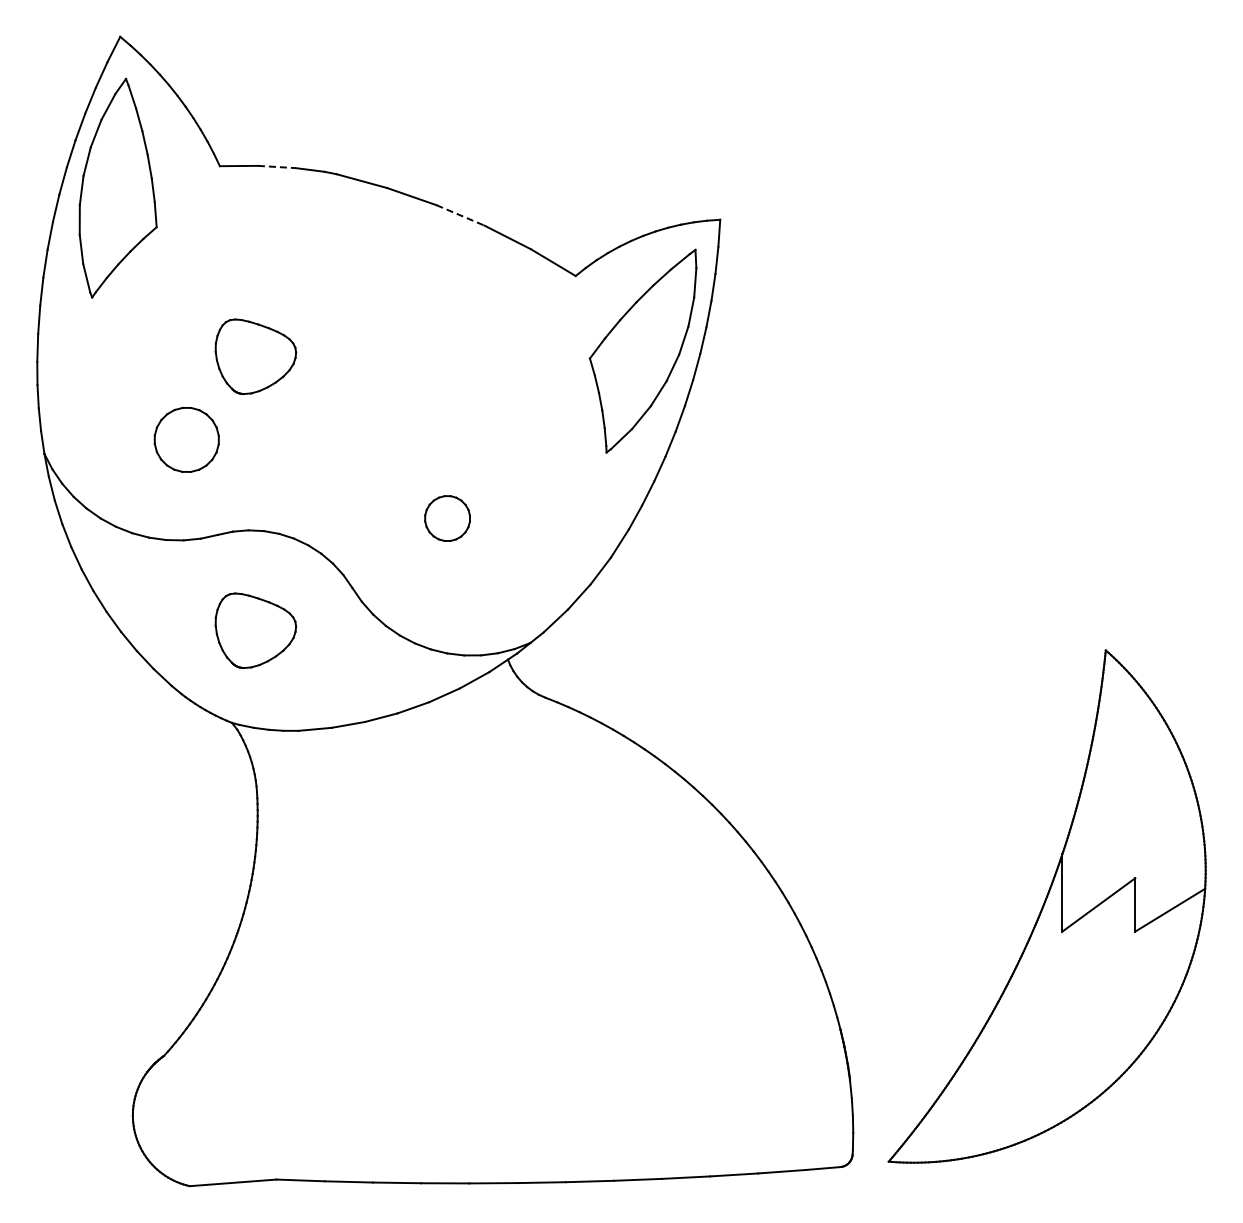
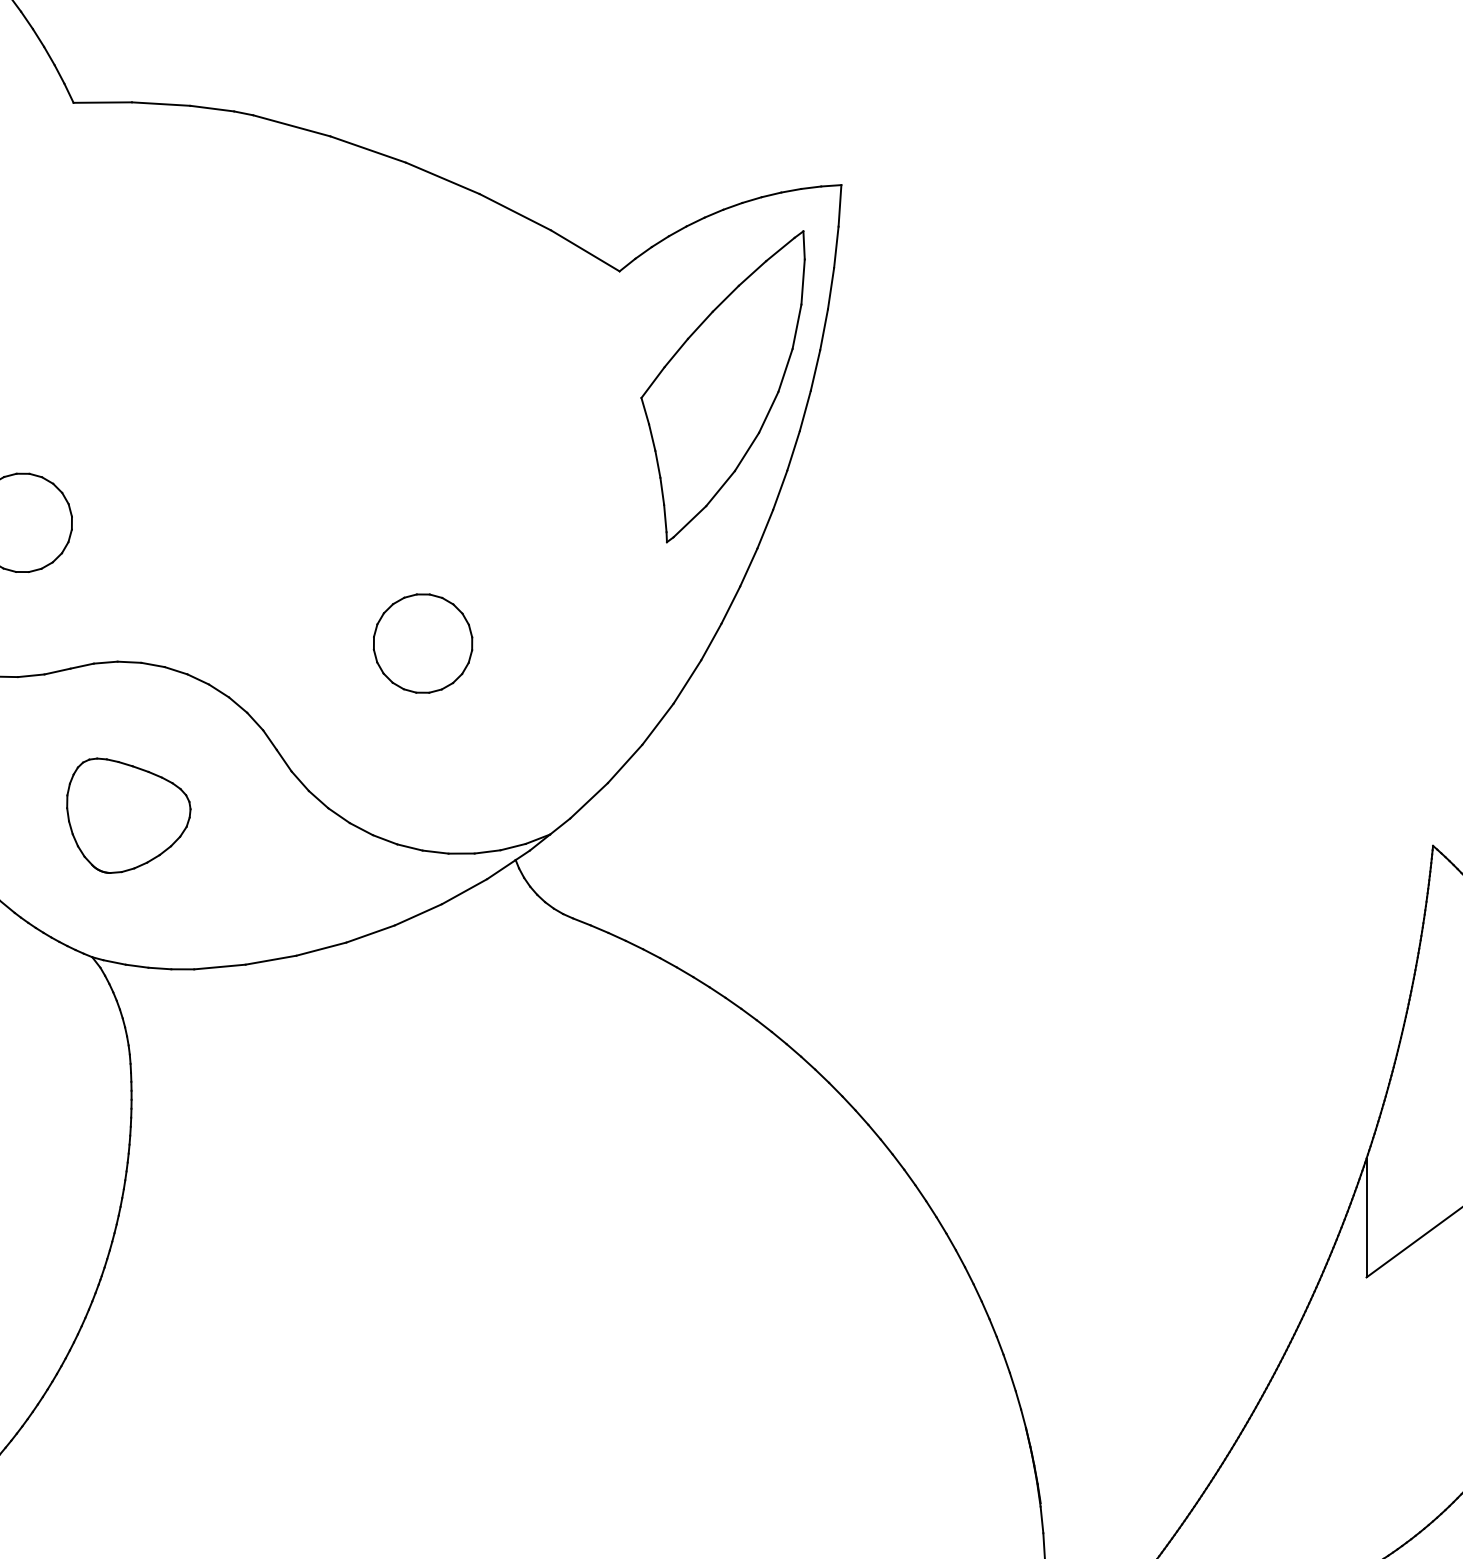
line: (277, 167) -> (161, 104), dashed -> solid
line: (460, 215) -> (442, 178), dashed -> solid
part: (255, 356) -> (128, 394), removed
part: (447, 518) -> (422, 643), size x1.43

